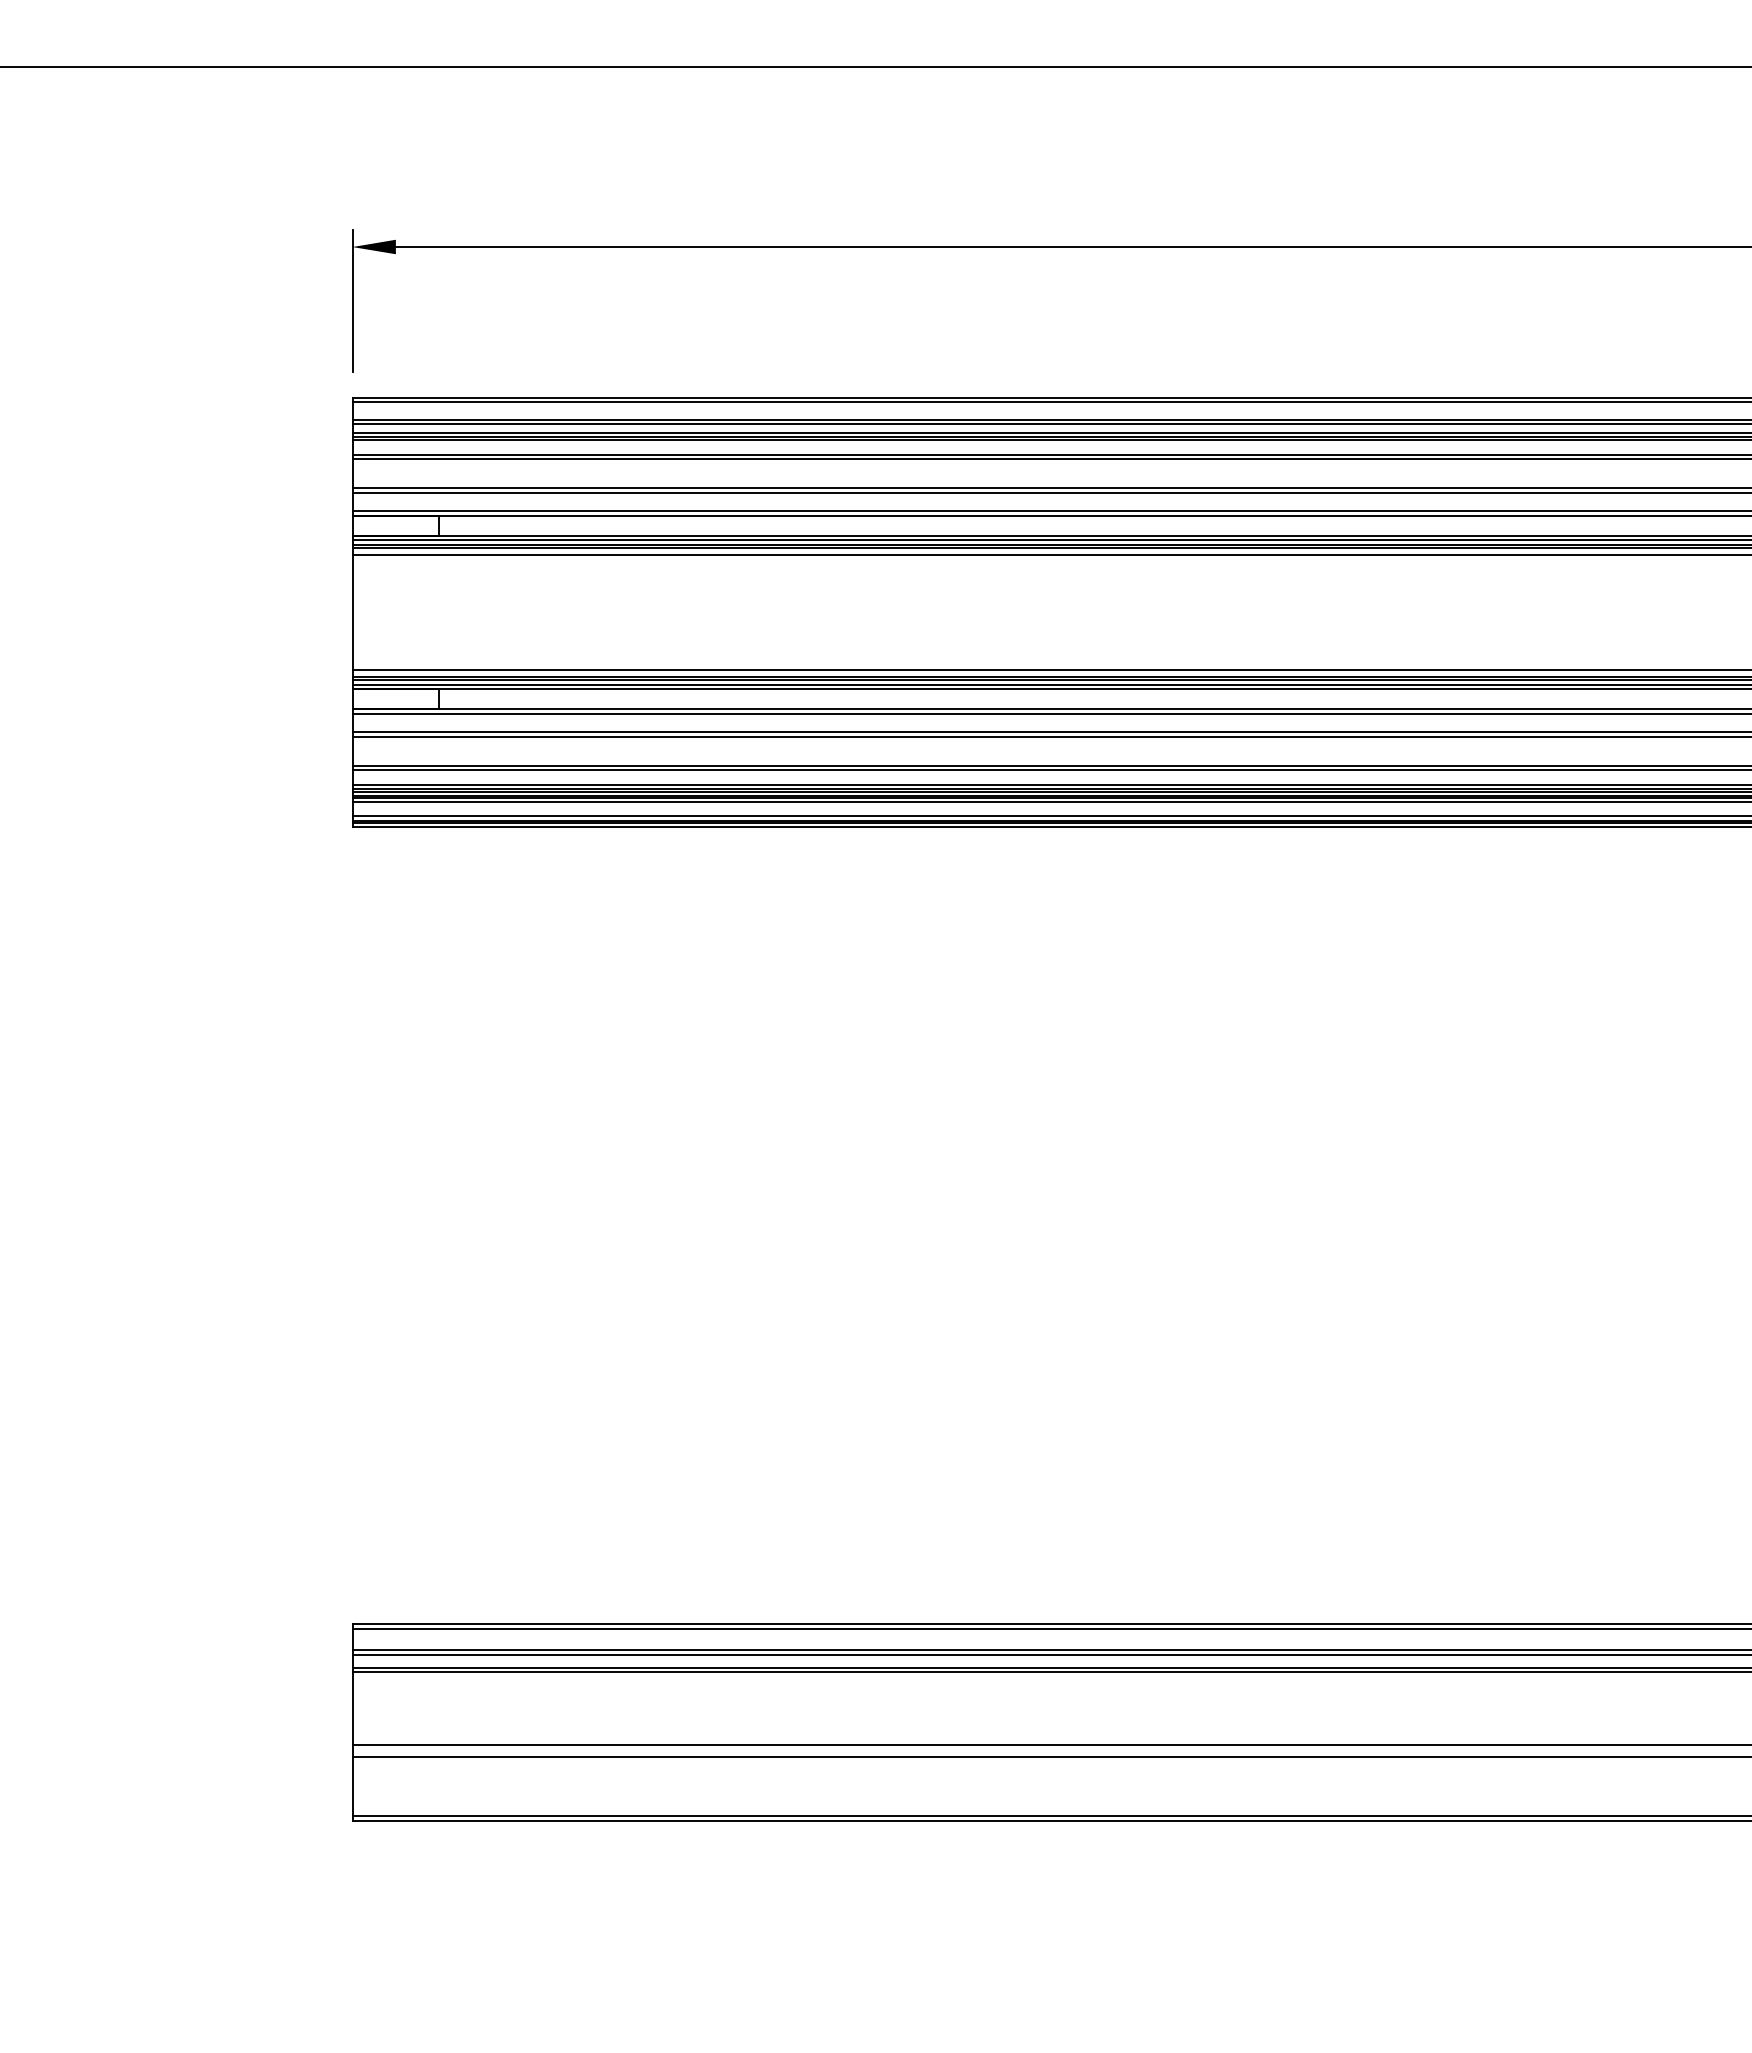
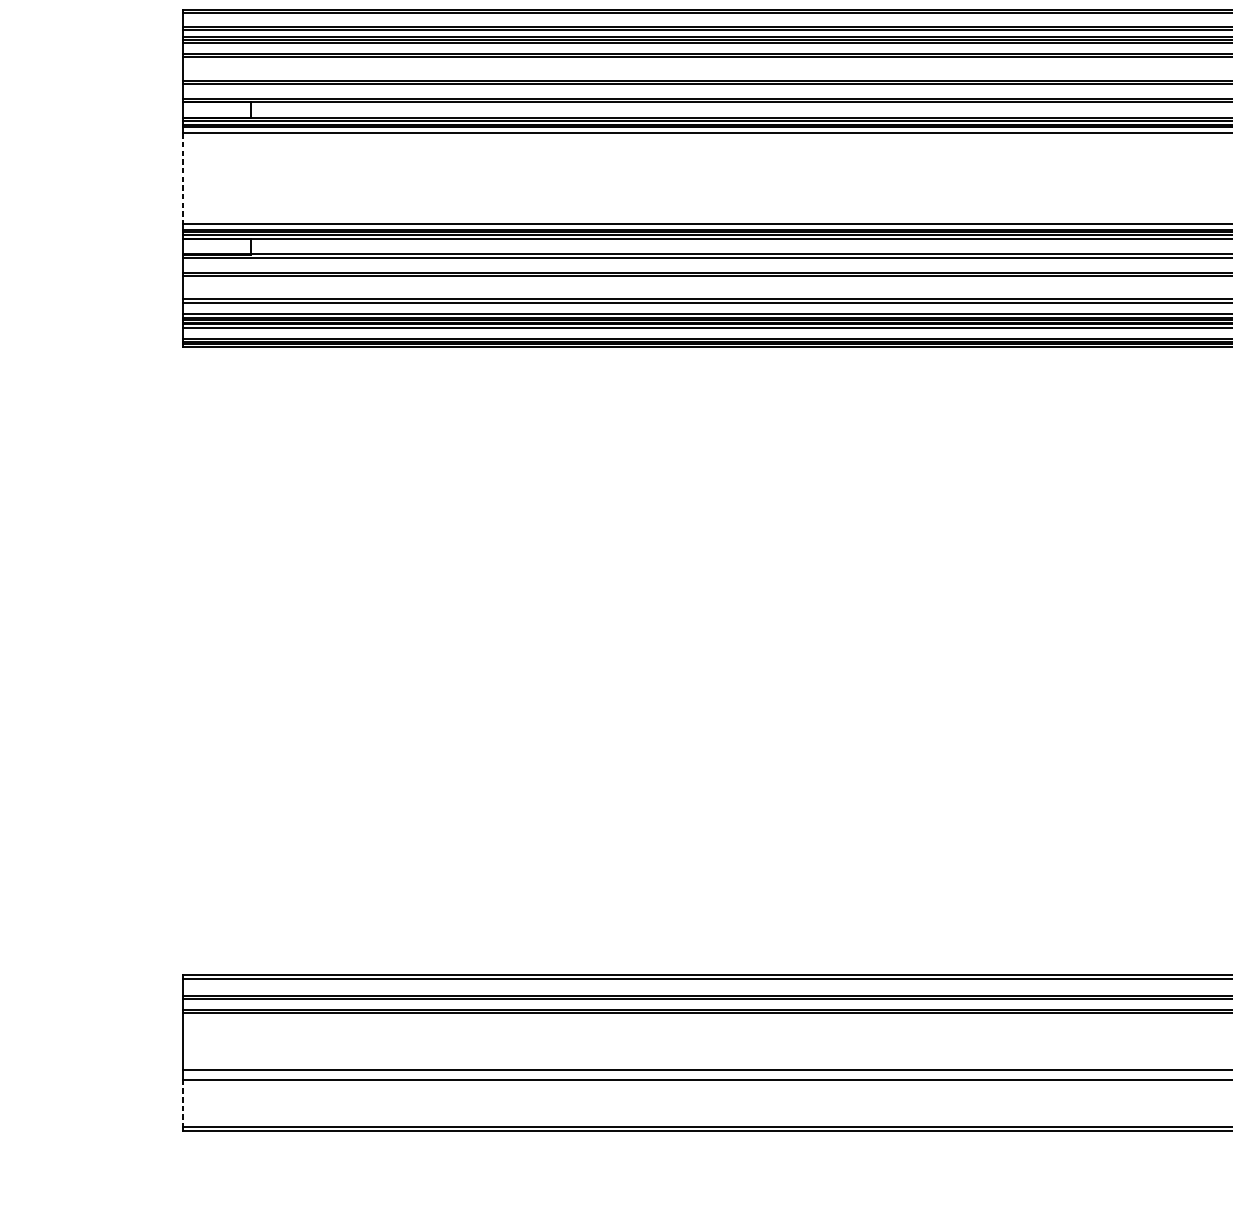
line: (352, 613) -> (182, 179), solid -> dashed
line: (352, 1786) -> (182, 1103), solid -> dashed

